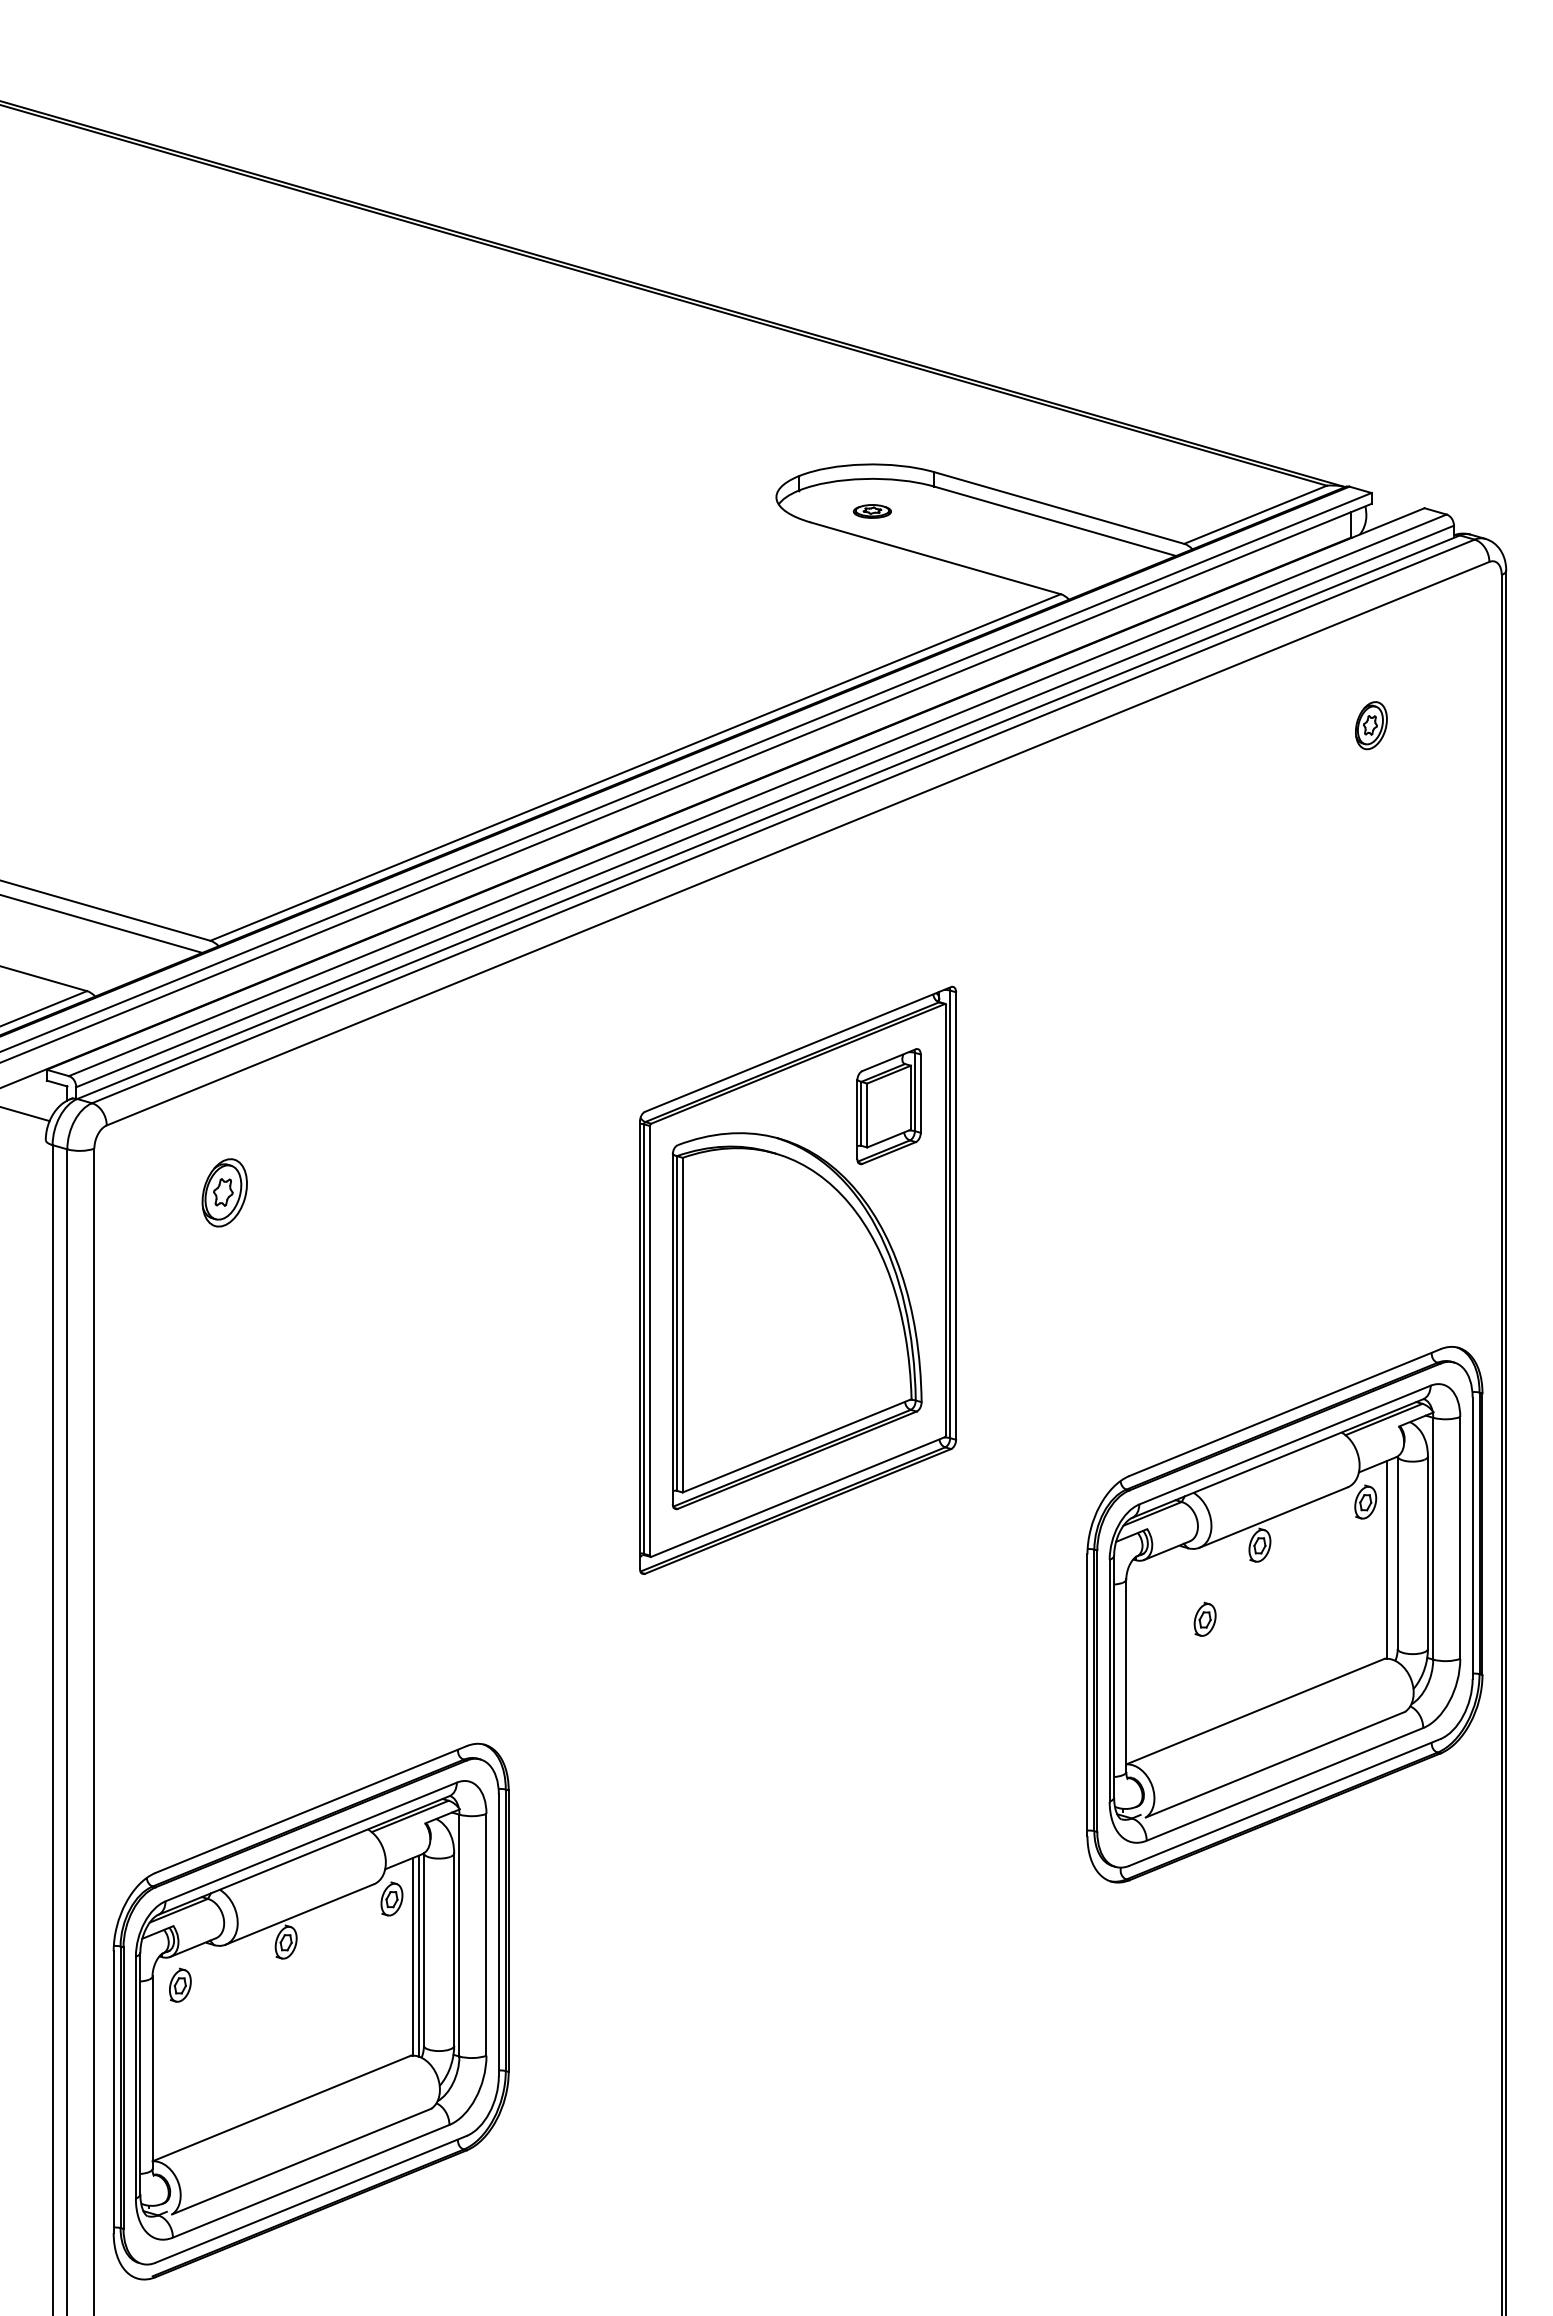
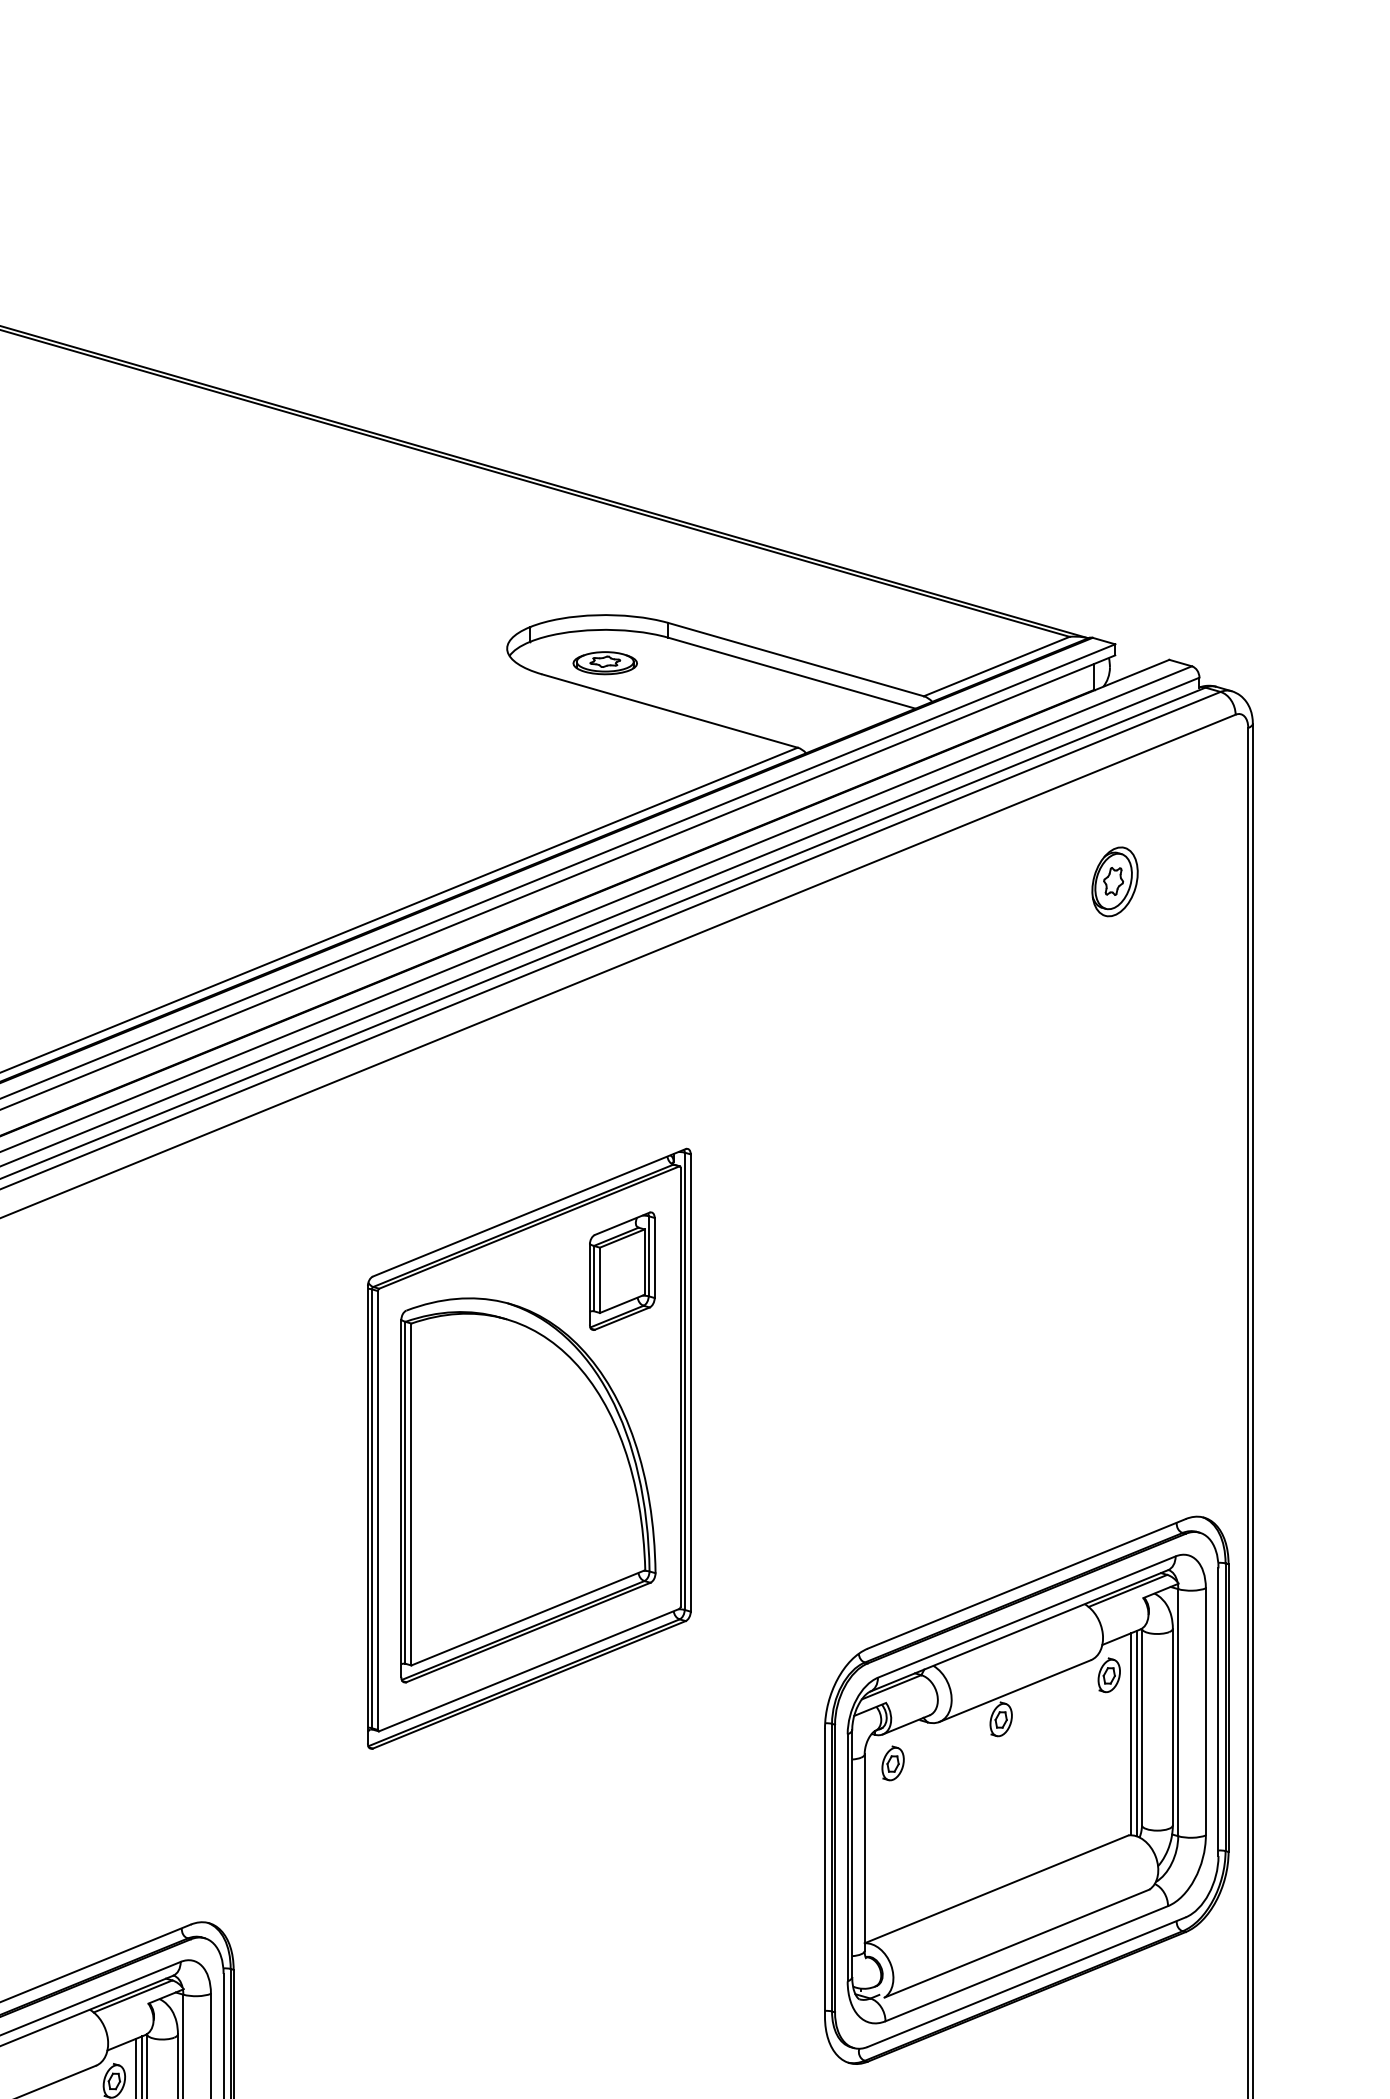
part: (872, 511) -> (605, 663), size x1.67
part: (1371, 725) -> (1115, 881), size x1.43
line: (1392, 1558) -> (1136, 1732), added
part: (1204, 1618) -> (892, 1762), moved

